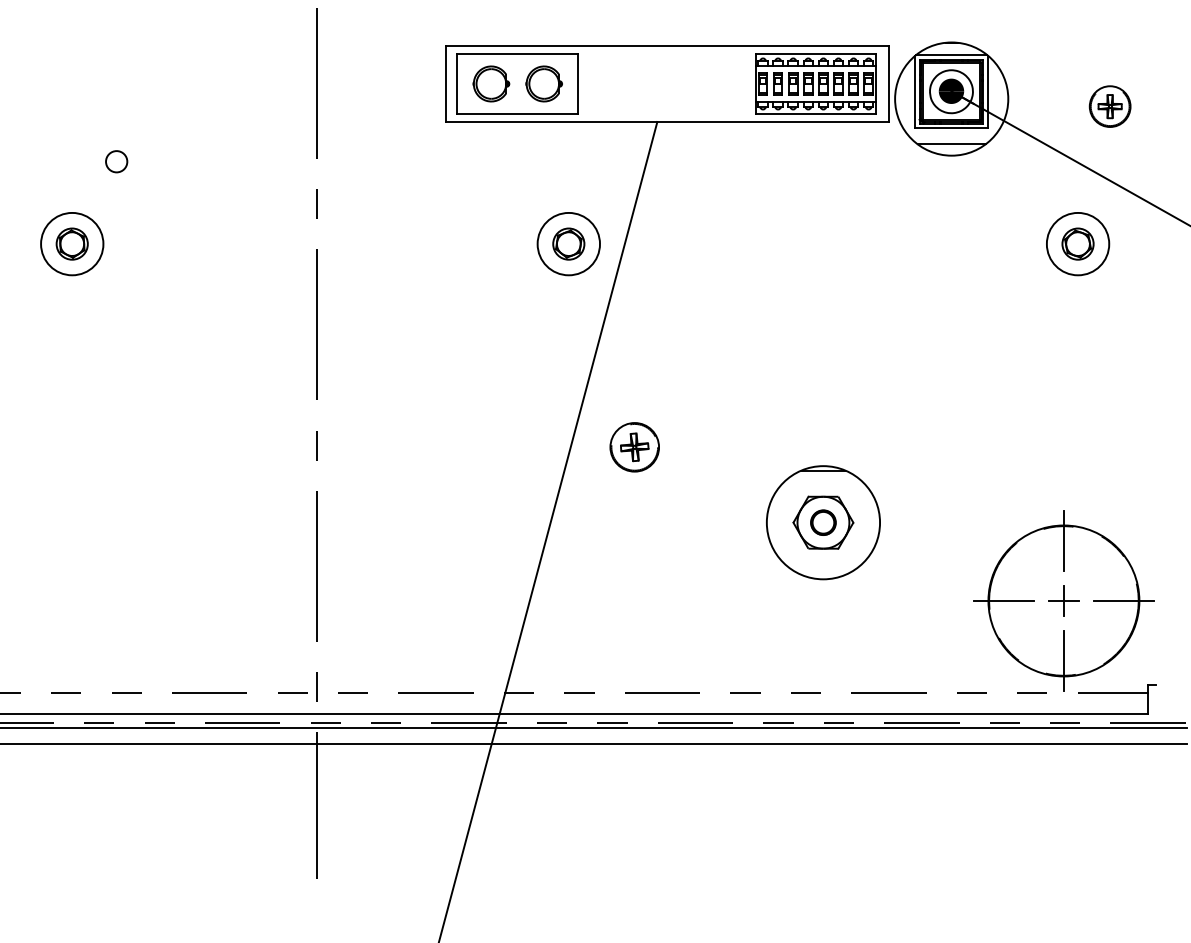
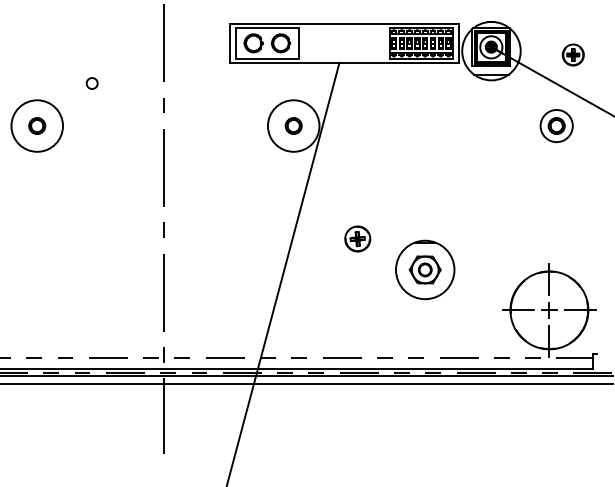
circle: (115, 161) -> (91, 83), moved
circle: (72, 243) -> (37, 125), size x1.6
circle: (568, 243) -> (293, 125), size x1.6
part: (634, 446) -> (357, 238), moved

